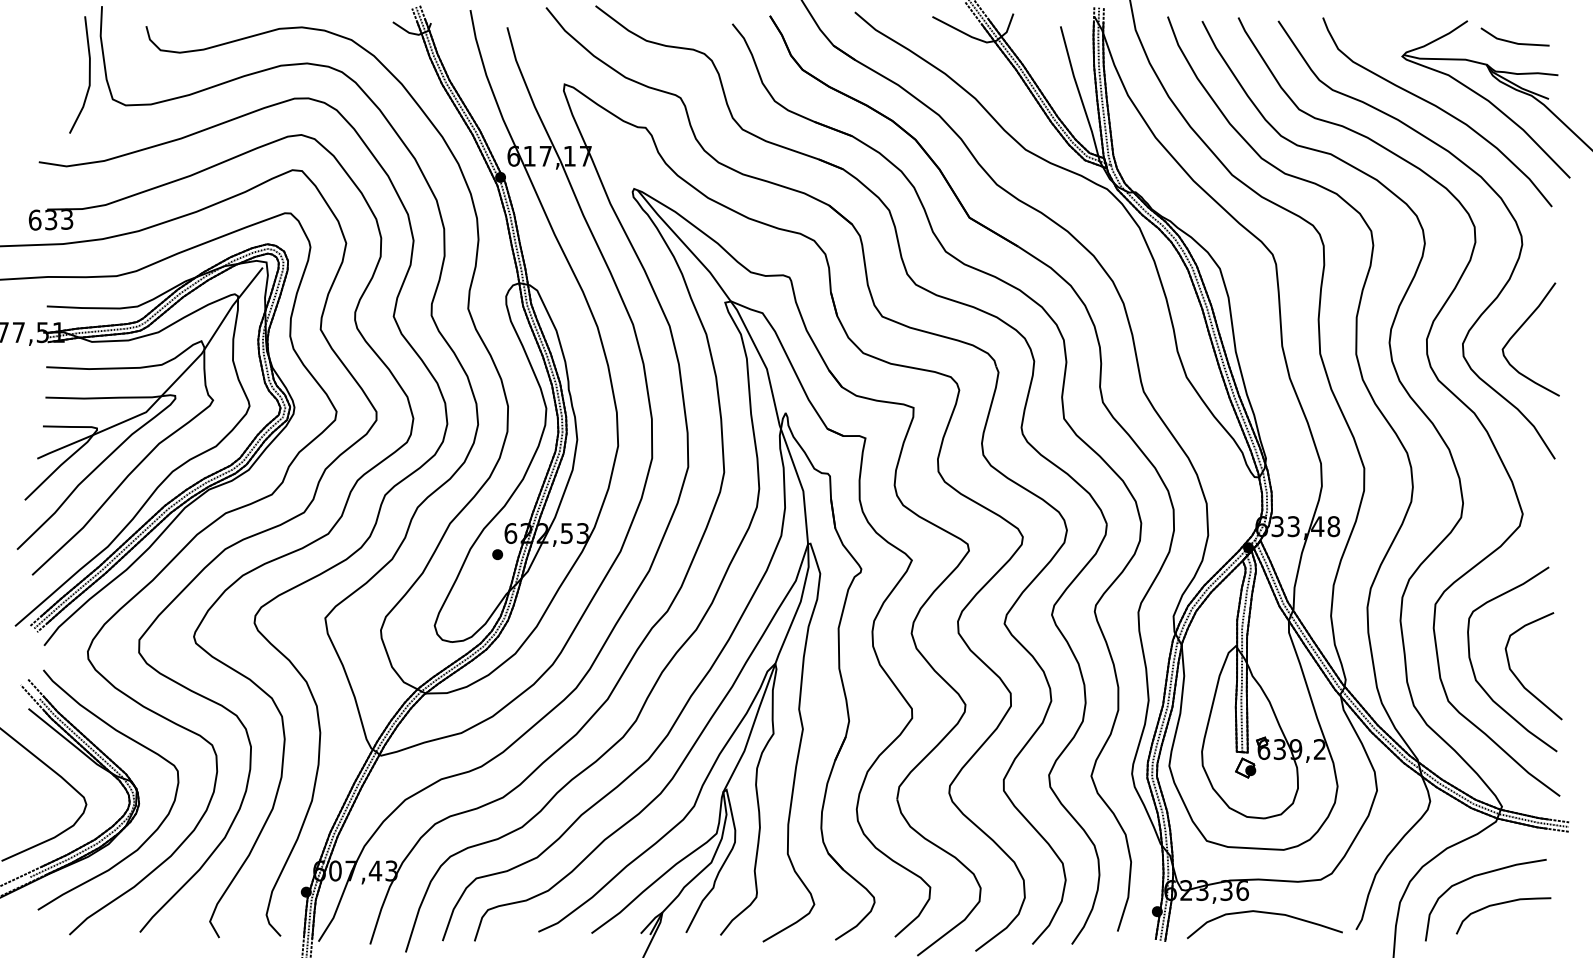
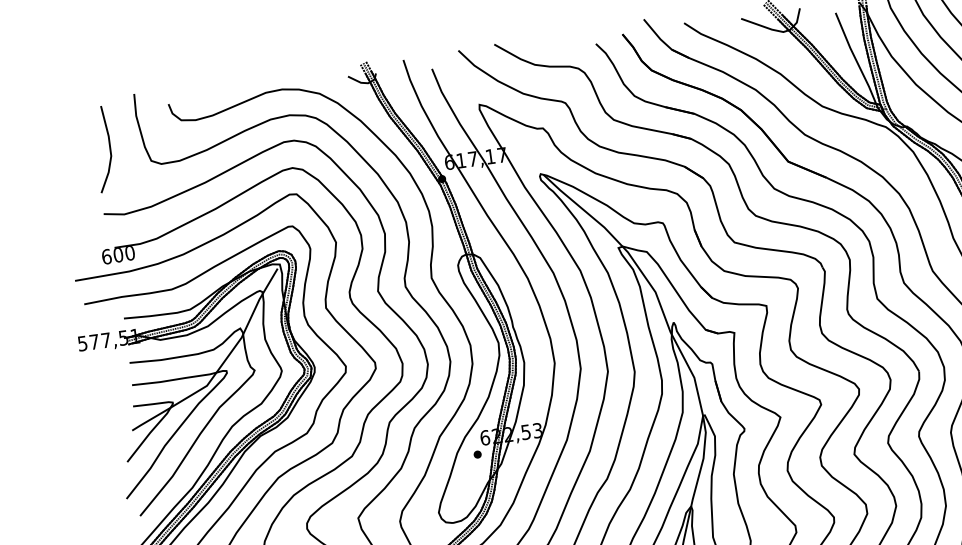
line: (88, 74) -> (109, 148), moved
text: (58, 219) -> (123, 253), 633 -> 600

